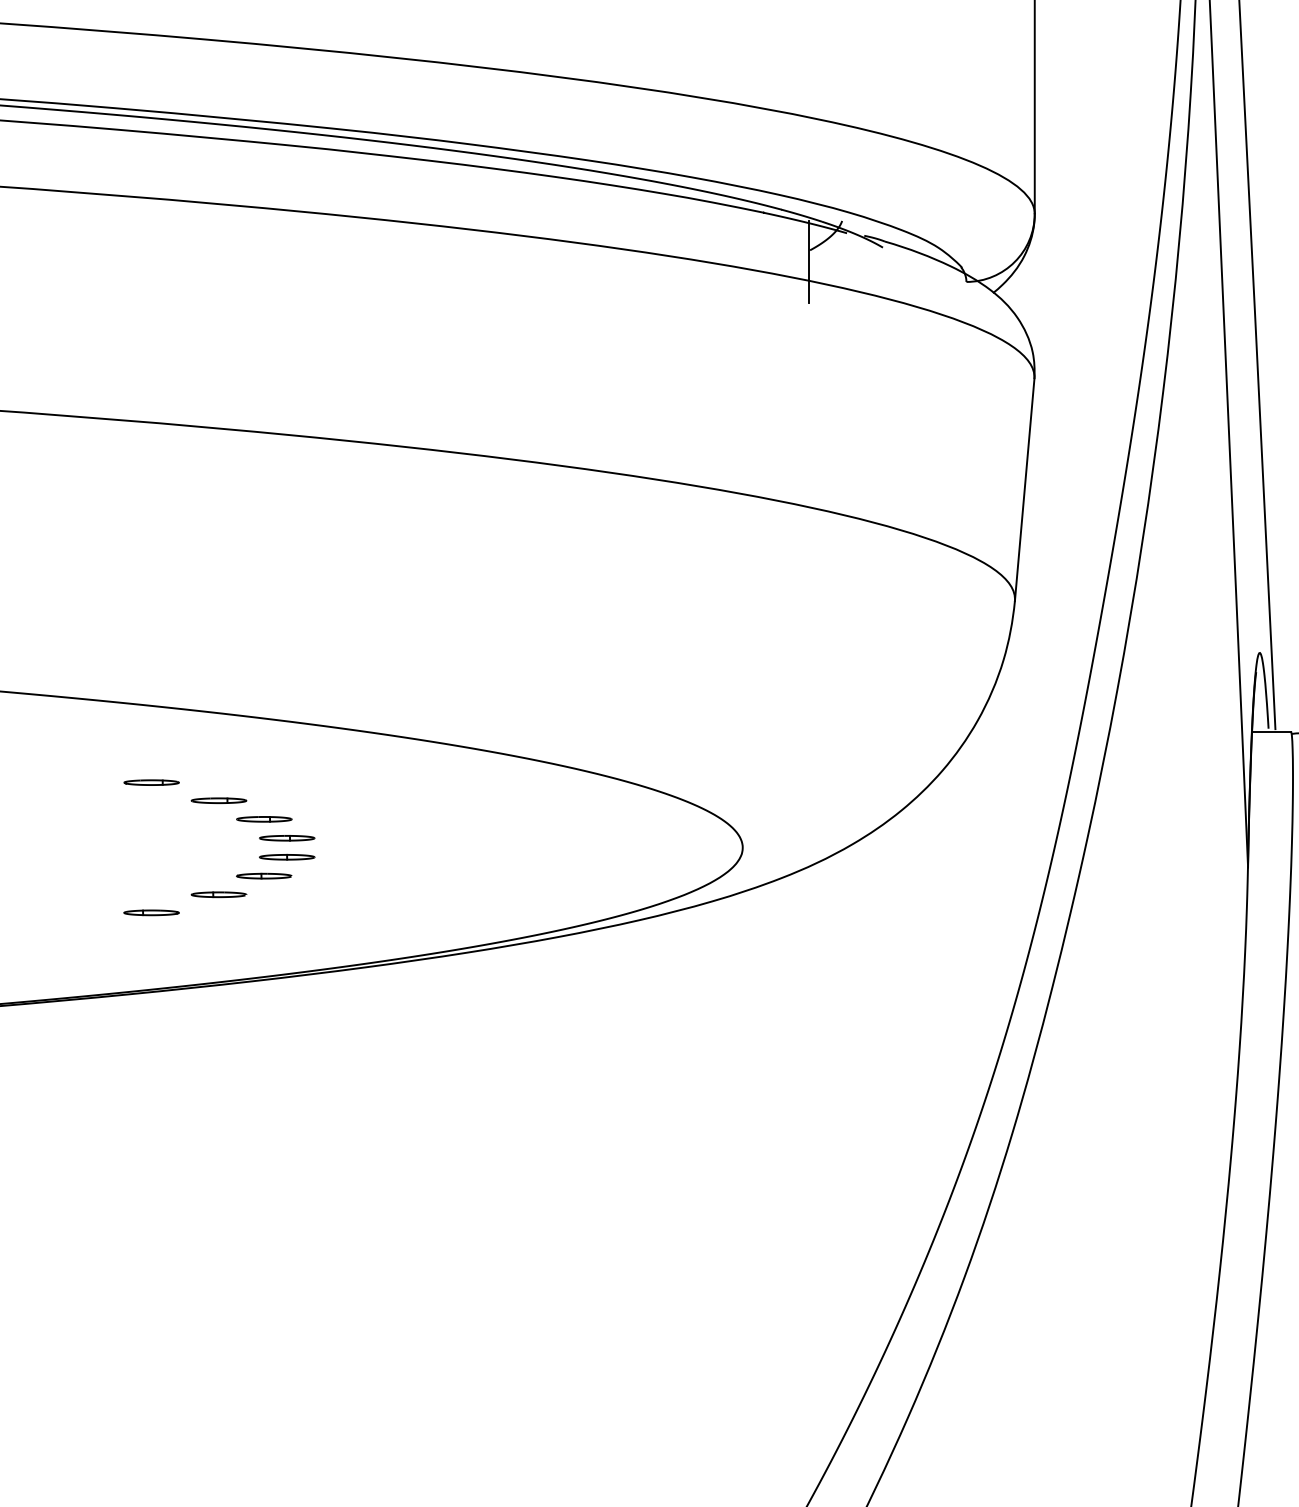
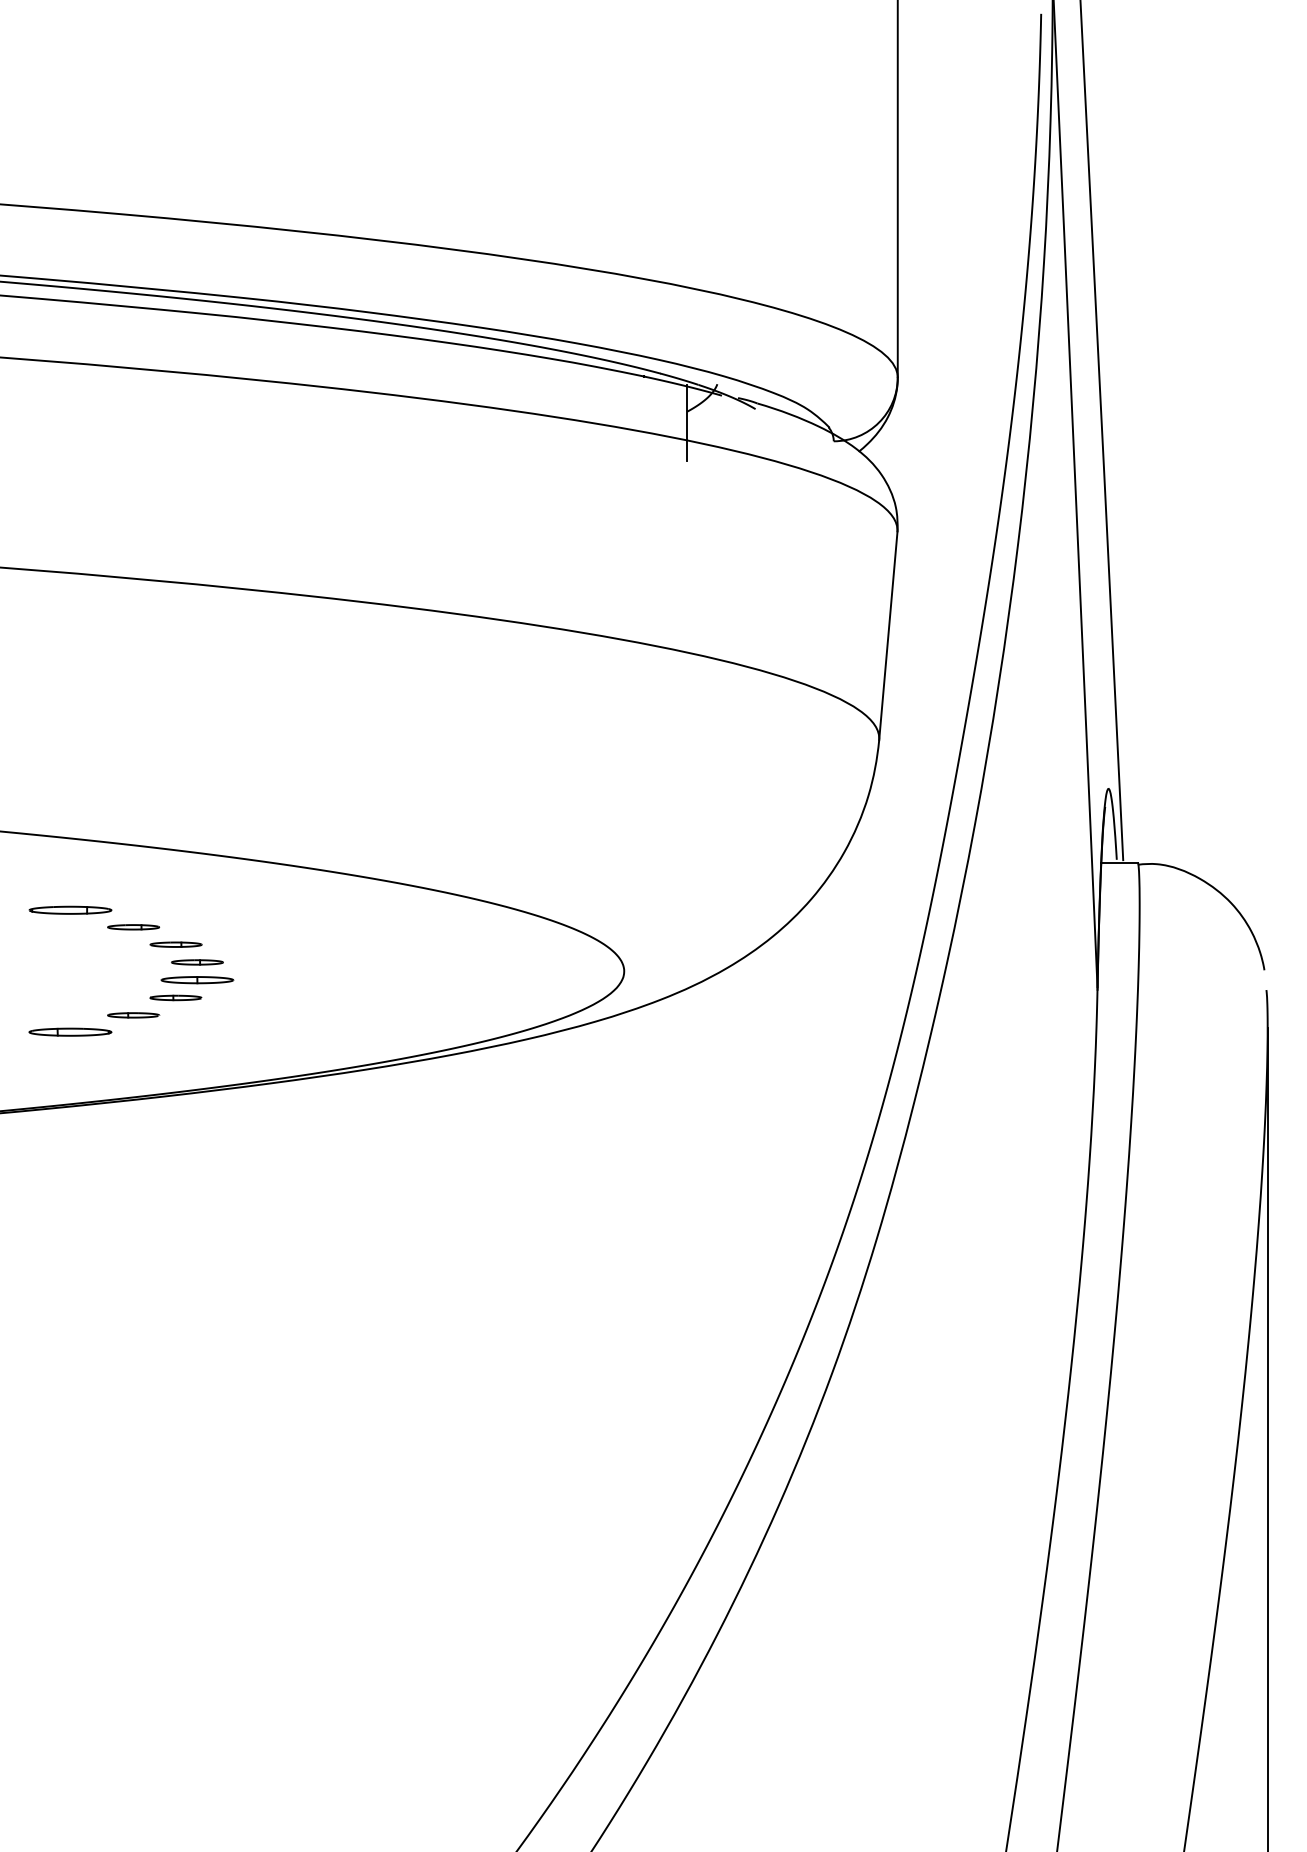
part: (151, 782) -> (70, 910), size x1.6
part: (287, 857) -> (197, 980), size x1.4
part: (151, 913) -> (70, 1032), size x1.6

